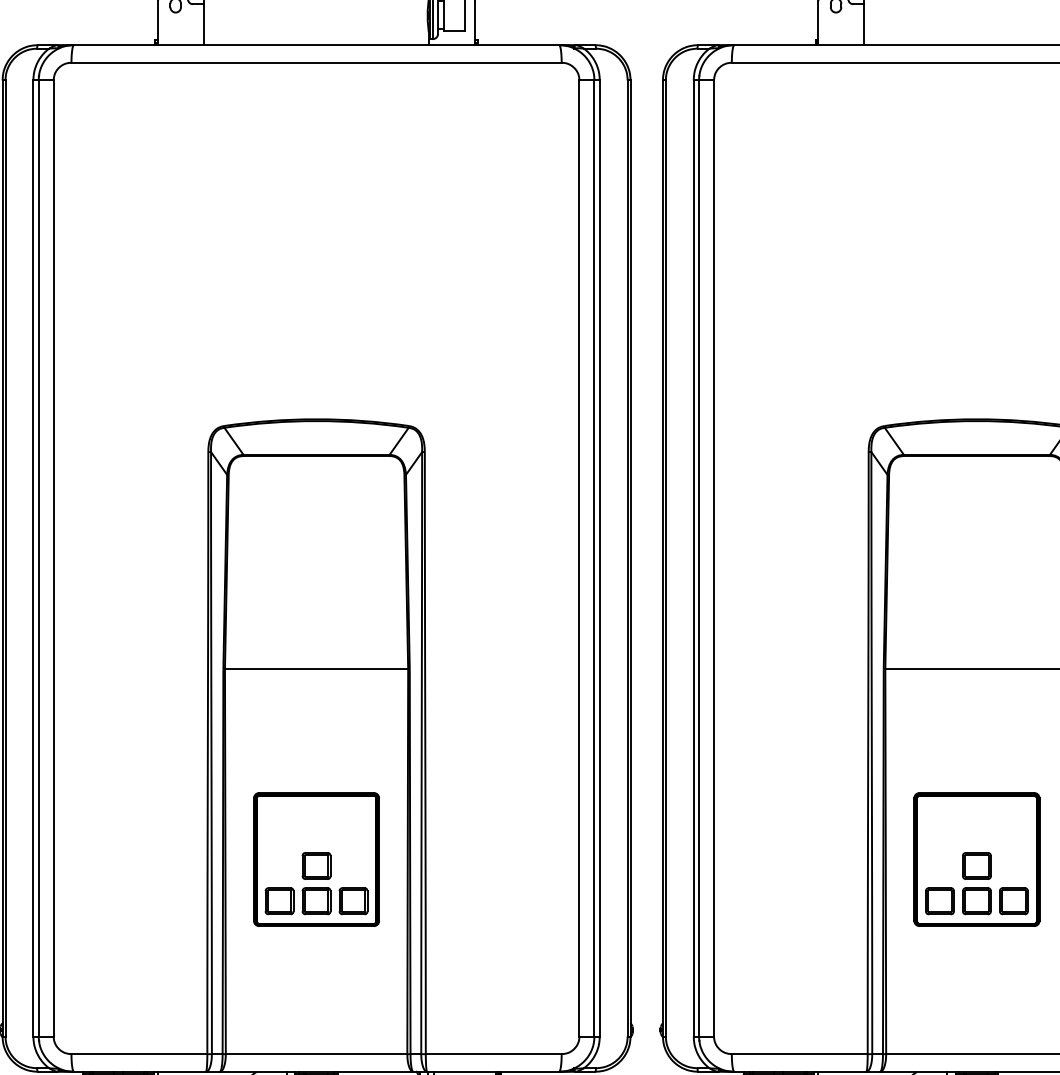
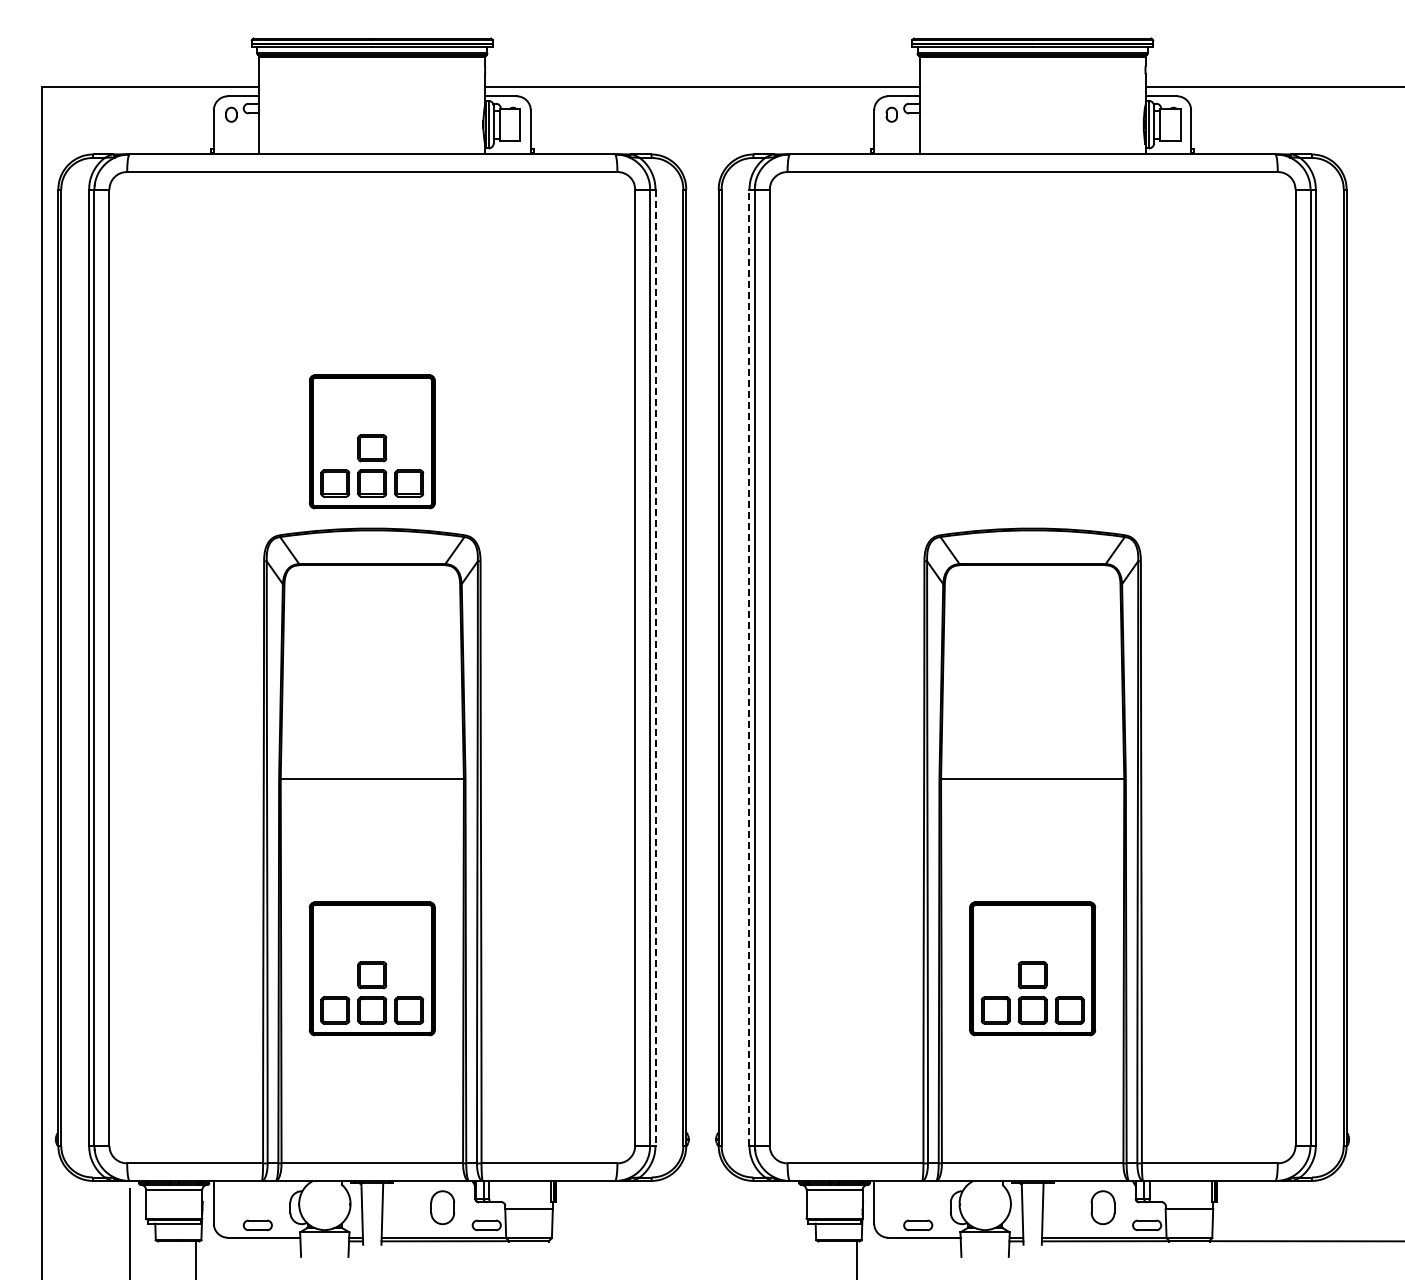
part: (315, 332) -> (371, 441), added
line: (693, 558) -> (749, 667), solid -> dashed
line: (599, 559) -> (655, 668), solid -> dashed

